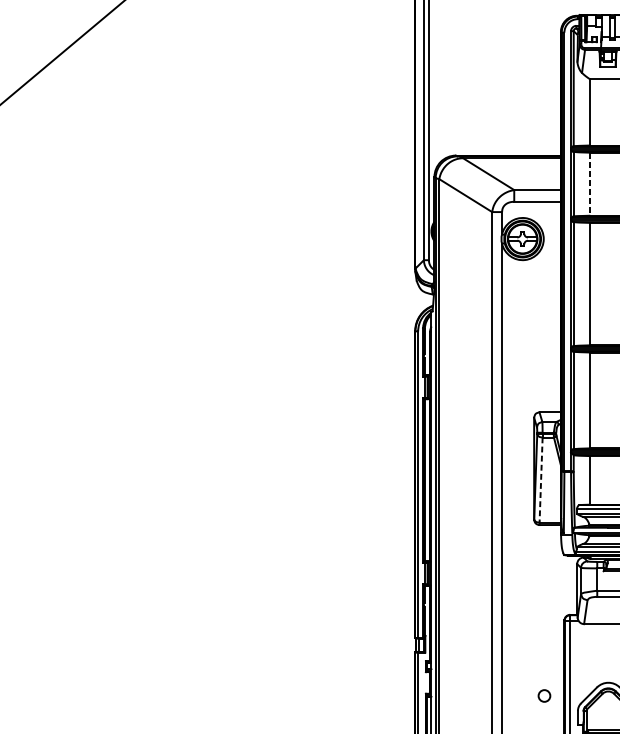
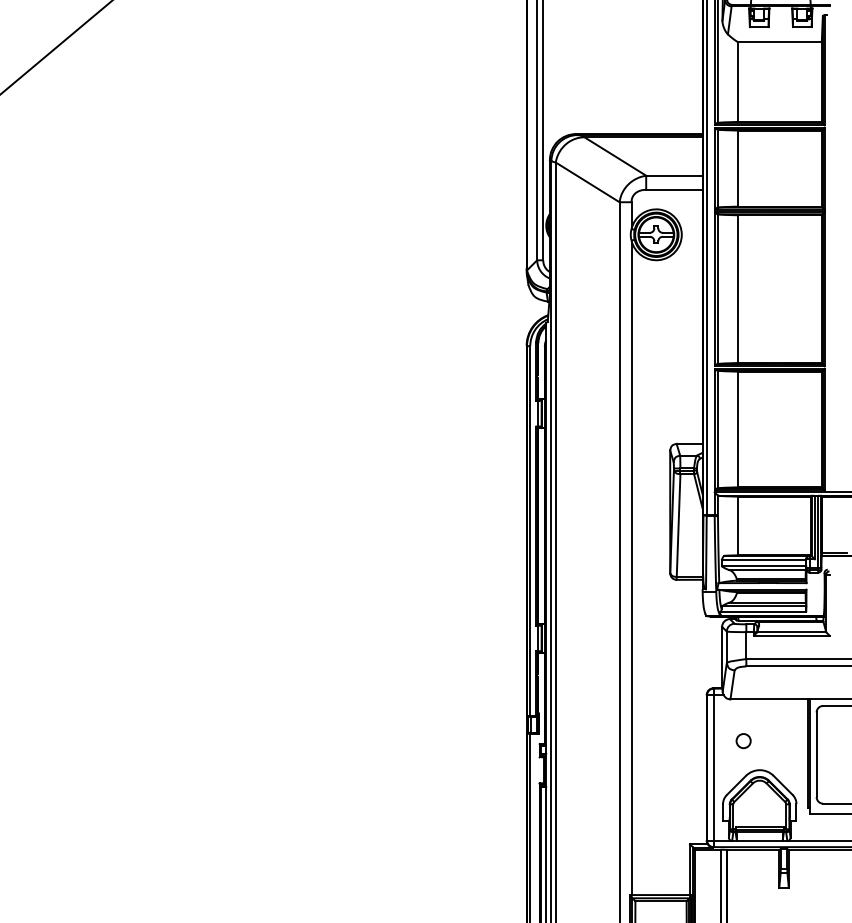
line: (589, 184) -> (737, 169), dashed -> solid
line: (541, 480) -> (678, 526), dashed -> solid
circle: (544, 696) -> (743, 741), moved

